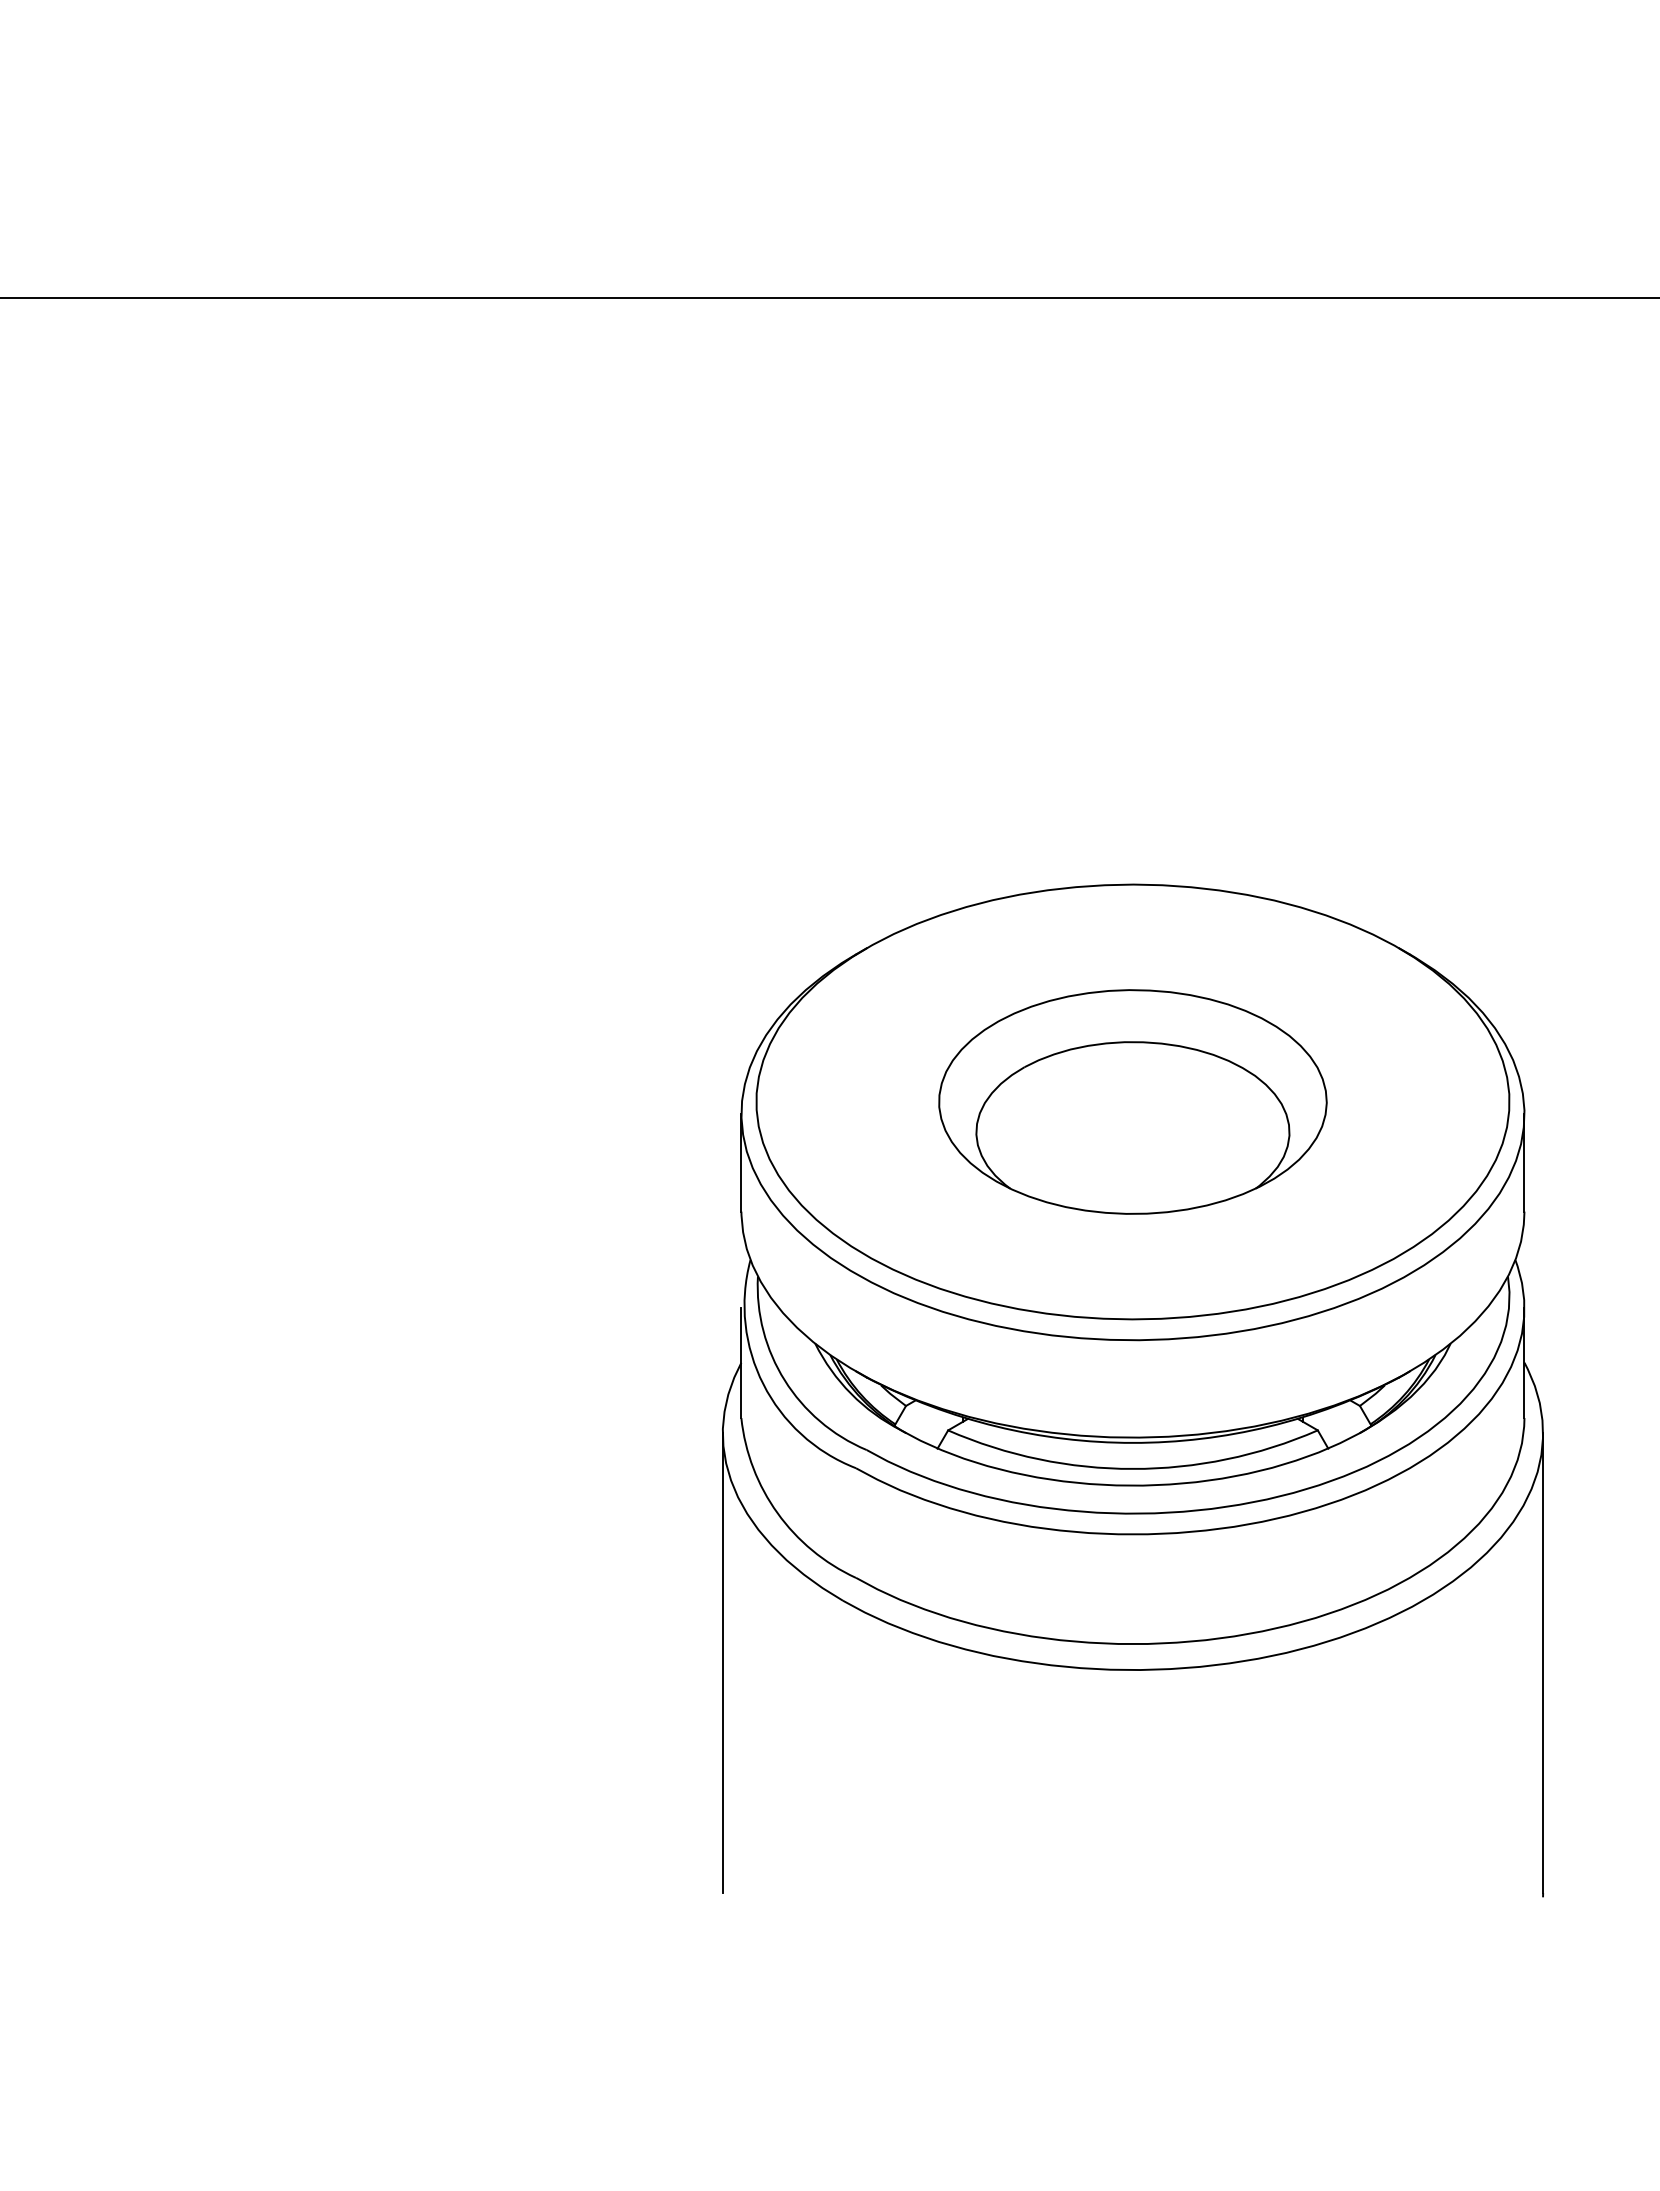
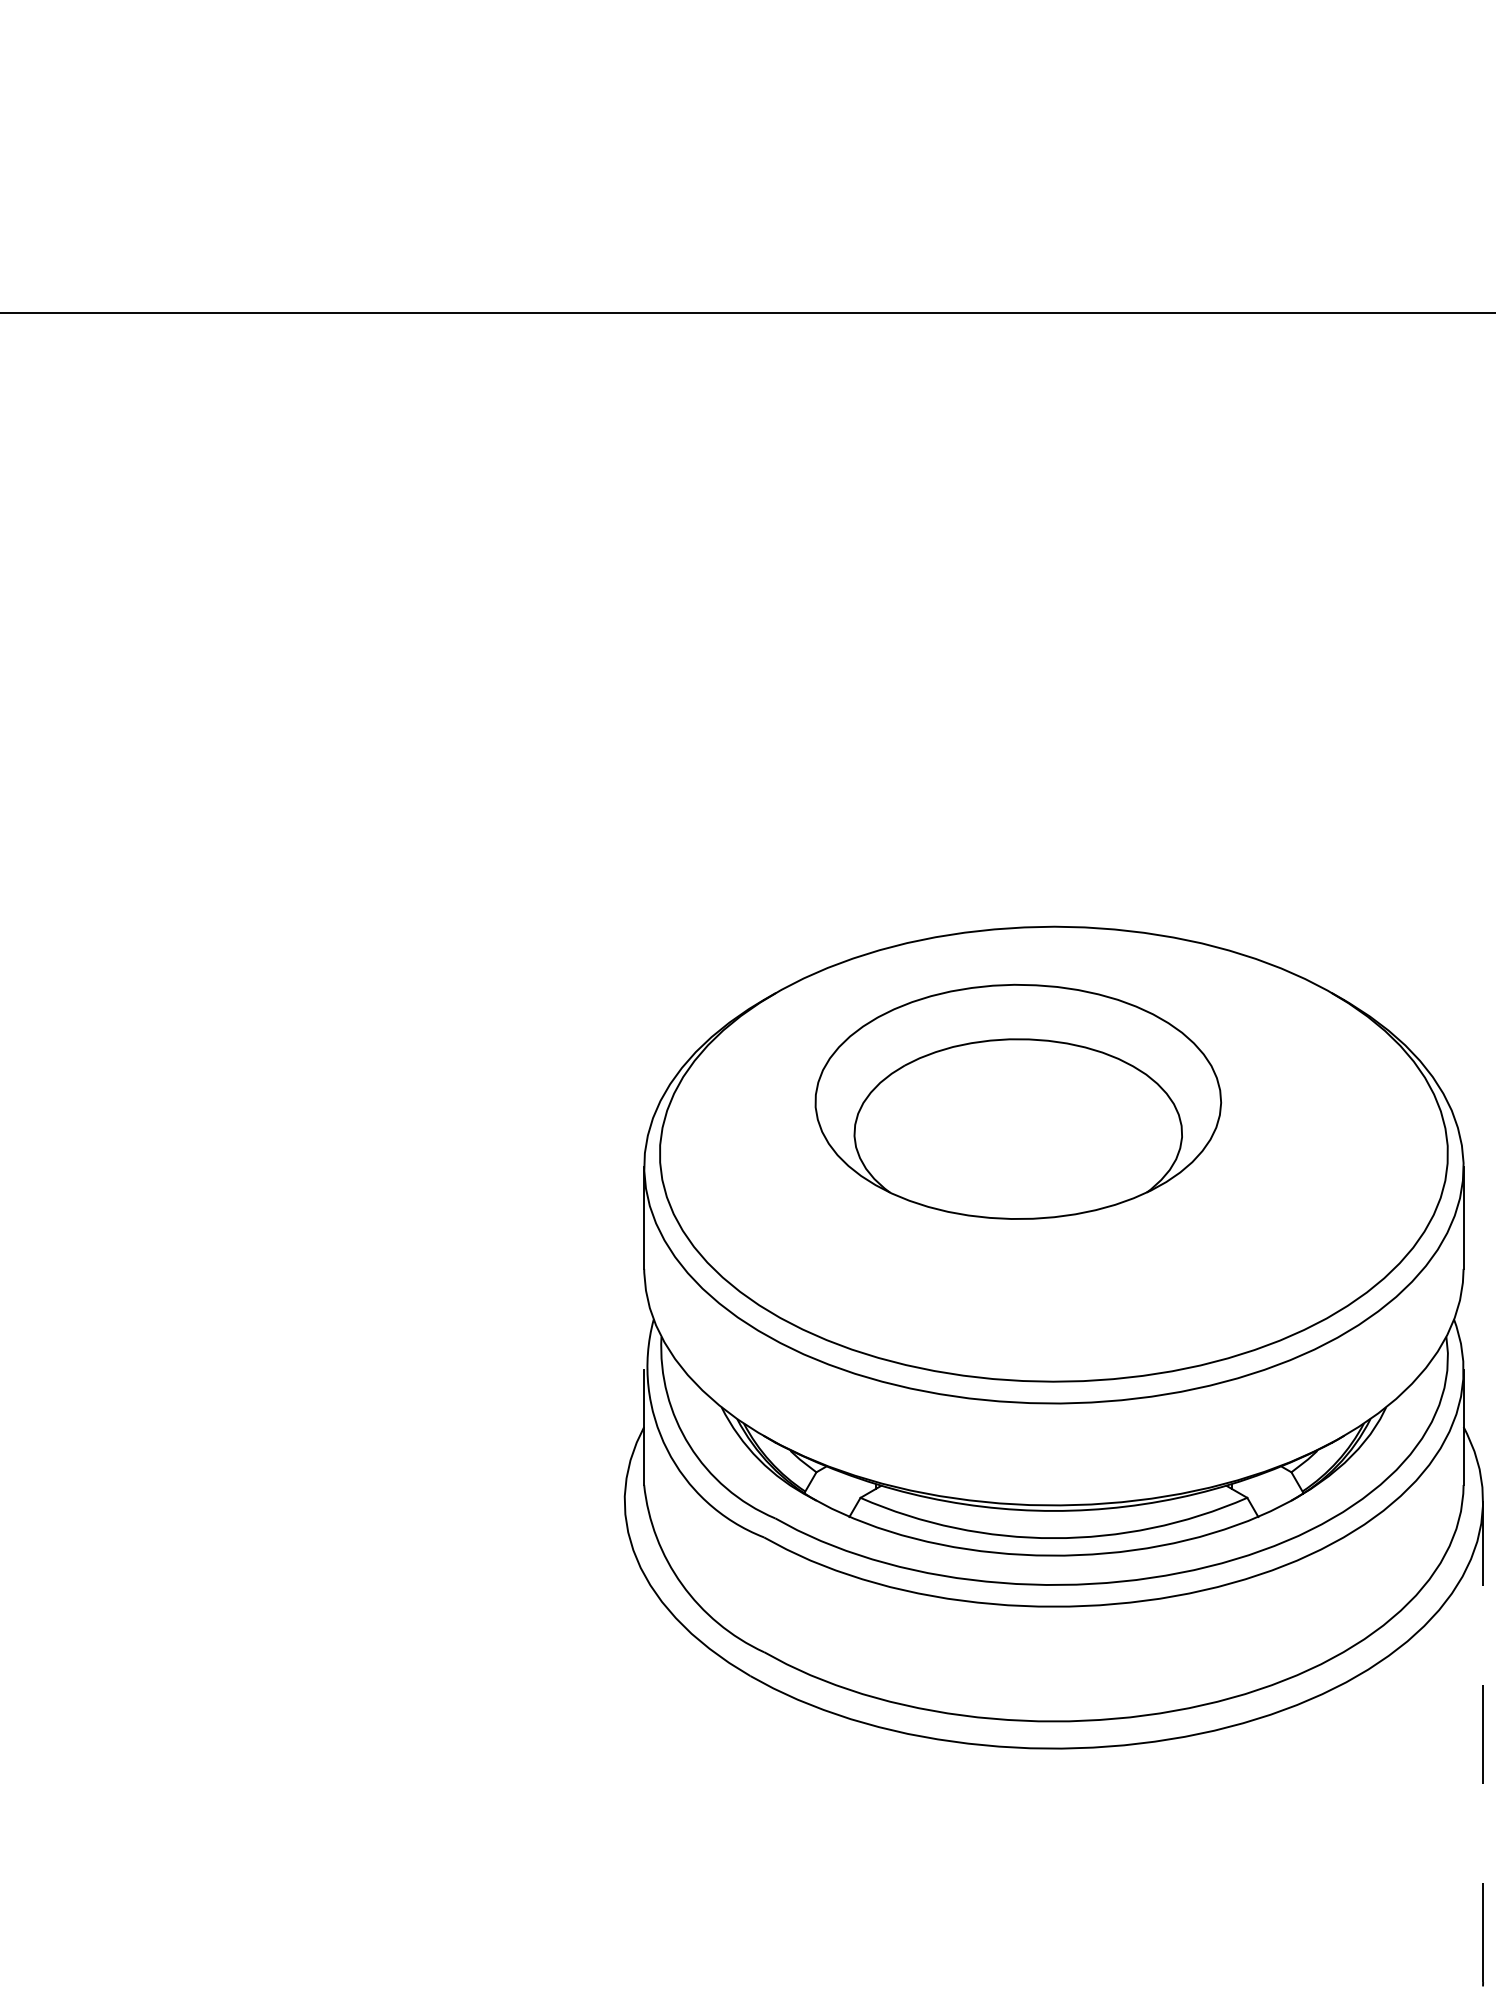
part: (1132, 1101) -> (1017, 1101), moved
line: (722, 1663) -> (624, 1741), removed
line: (1543, 1663) -> (1483, 1741), solid -> dashed

